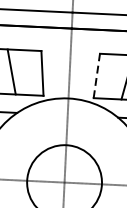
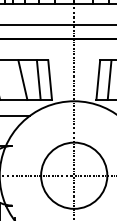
line: (29, 71) -> (38, 79), added
line: (109, 75) -> (109, 79), added
line: (97, 76) -> (98, 80), dashed -> solid

